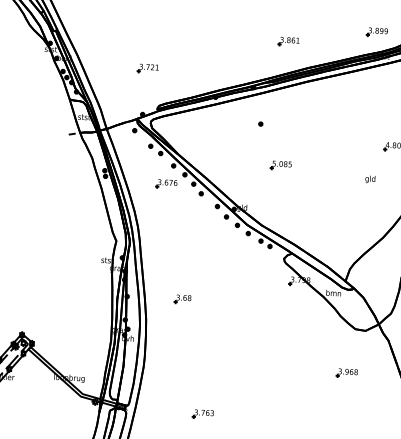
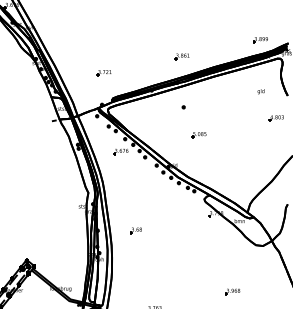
part: (287, 41) -> (181, 56), moved
text: (369, 179) -> (260, 91), moved
part: (346, 372) -> (232, 291), moved

